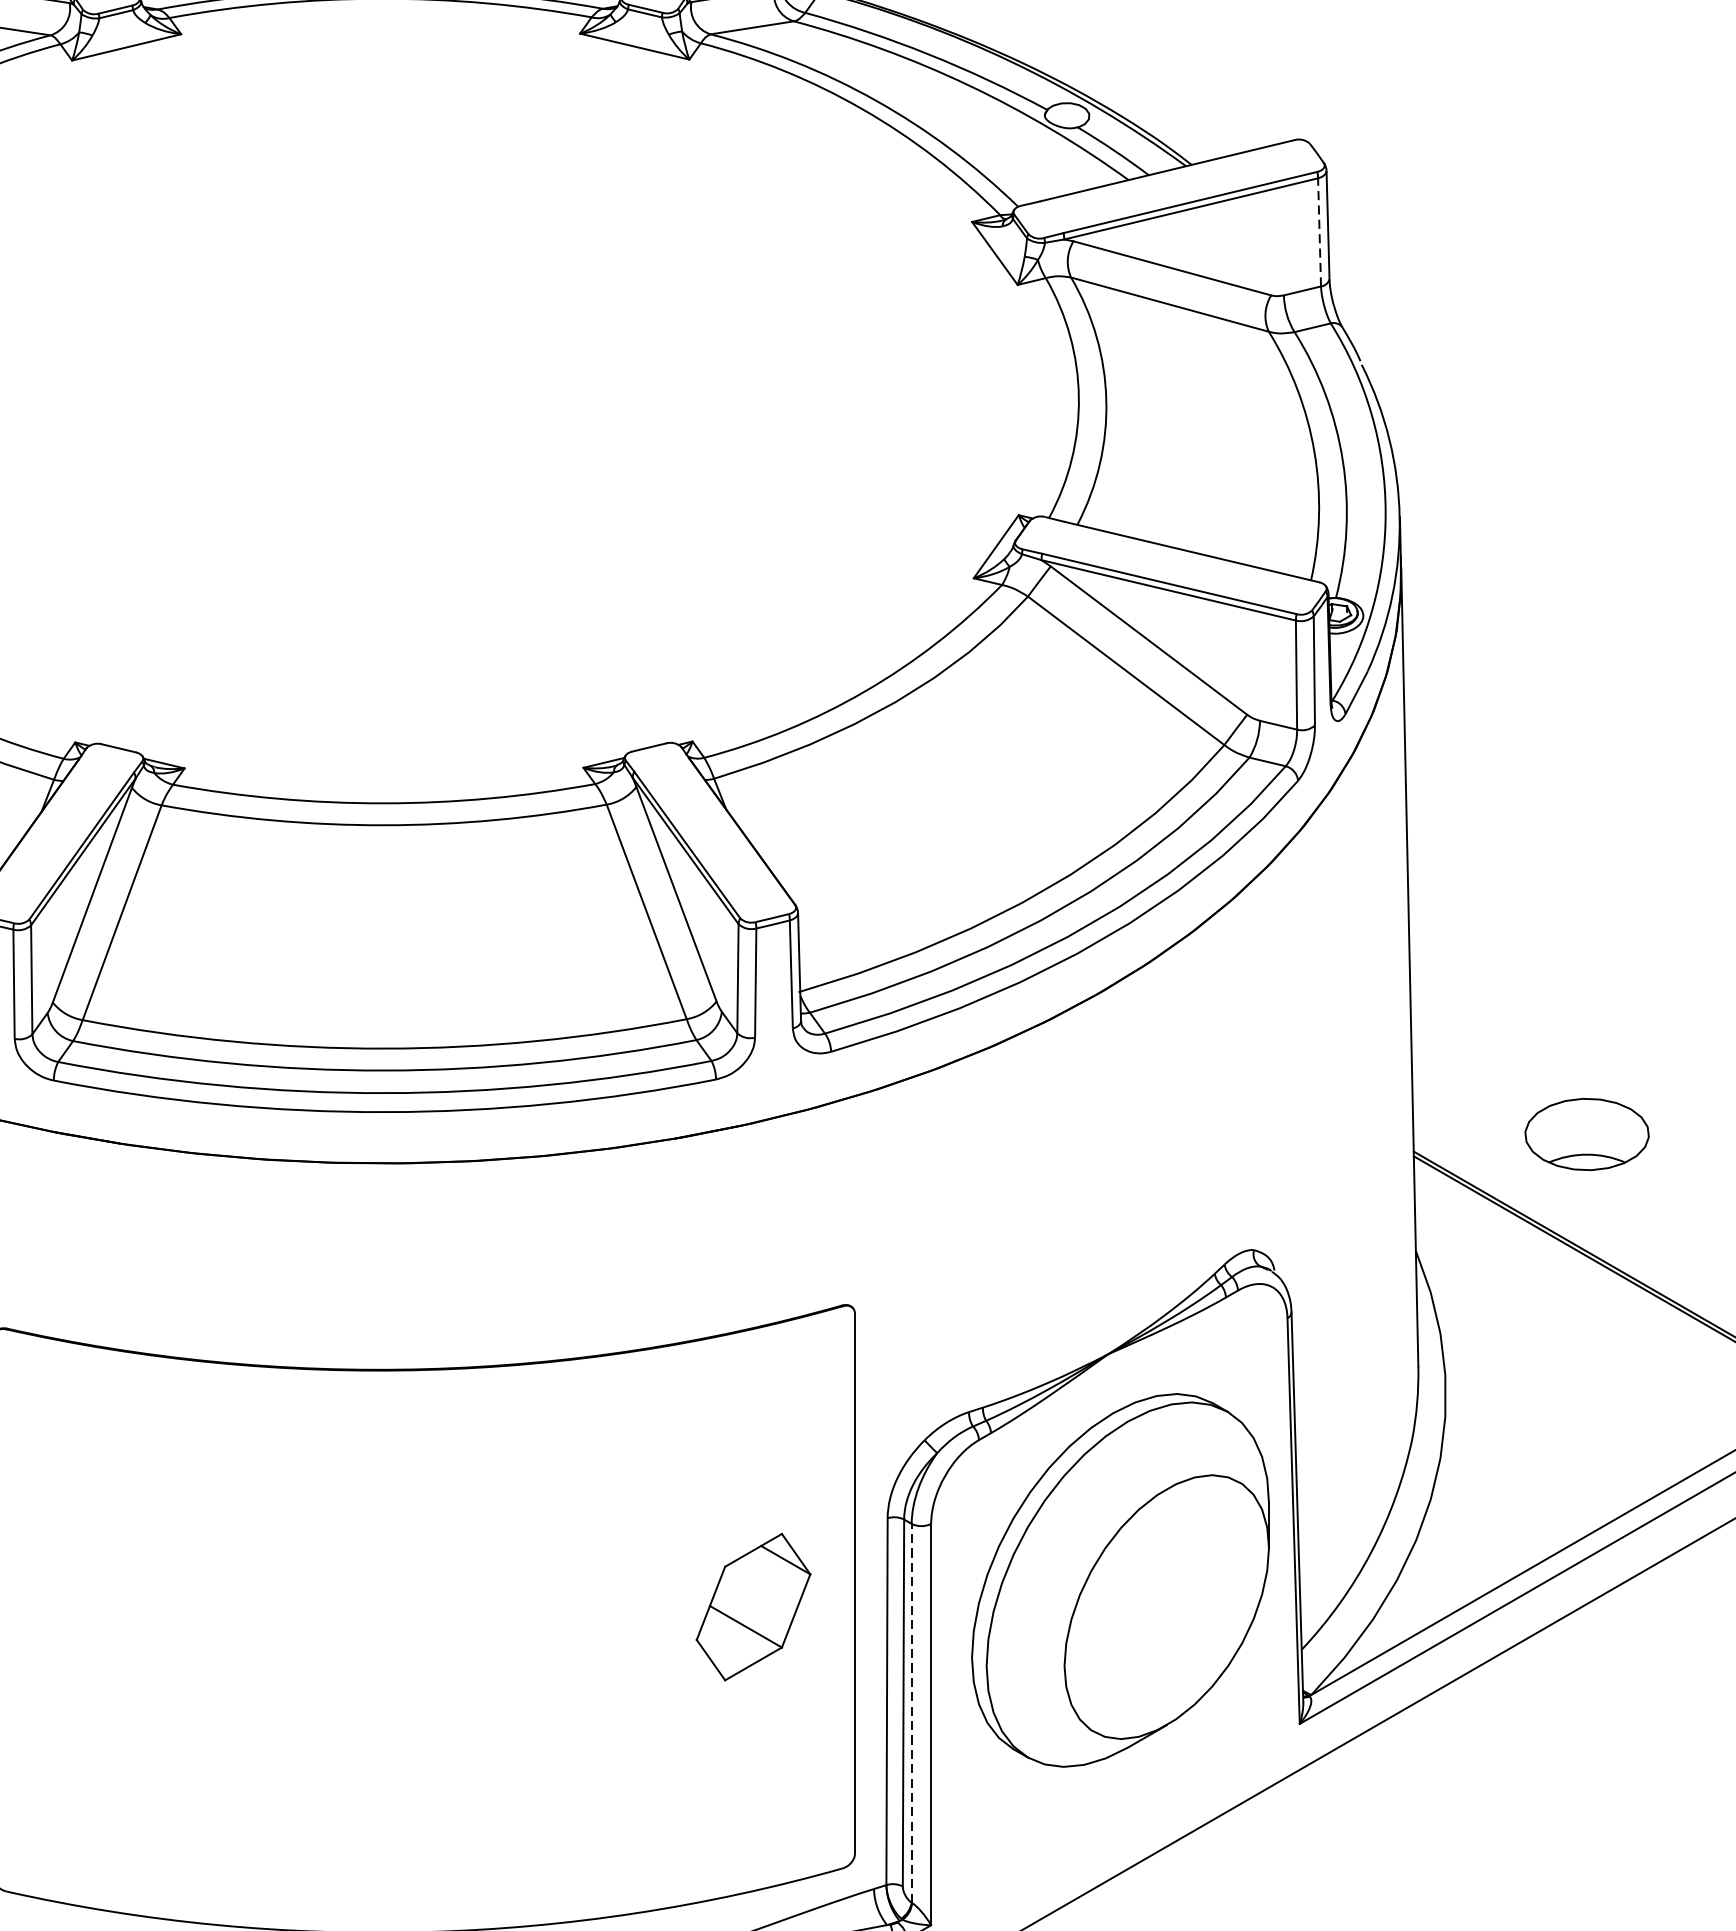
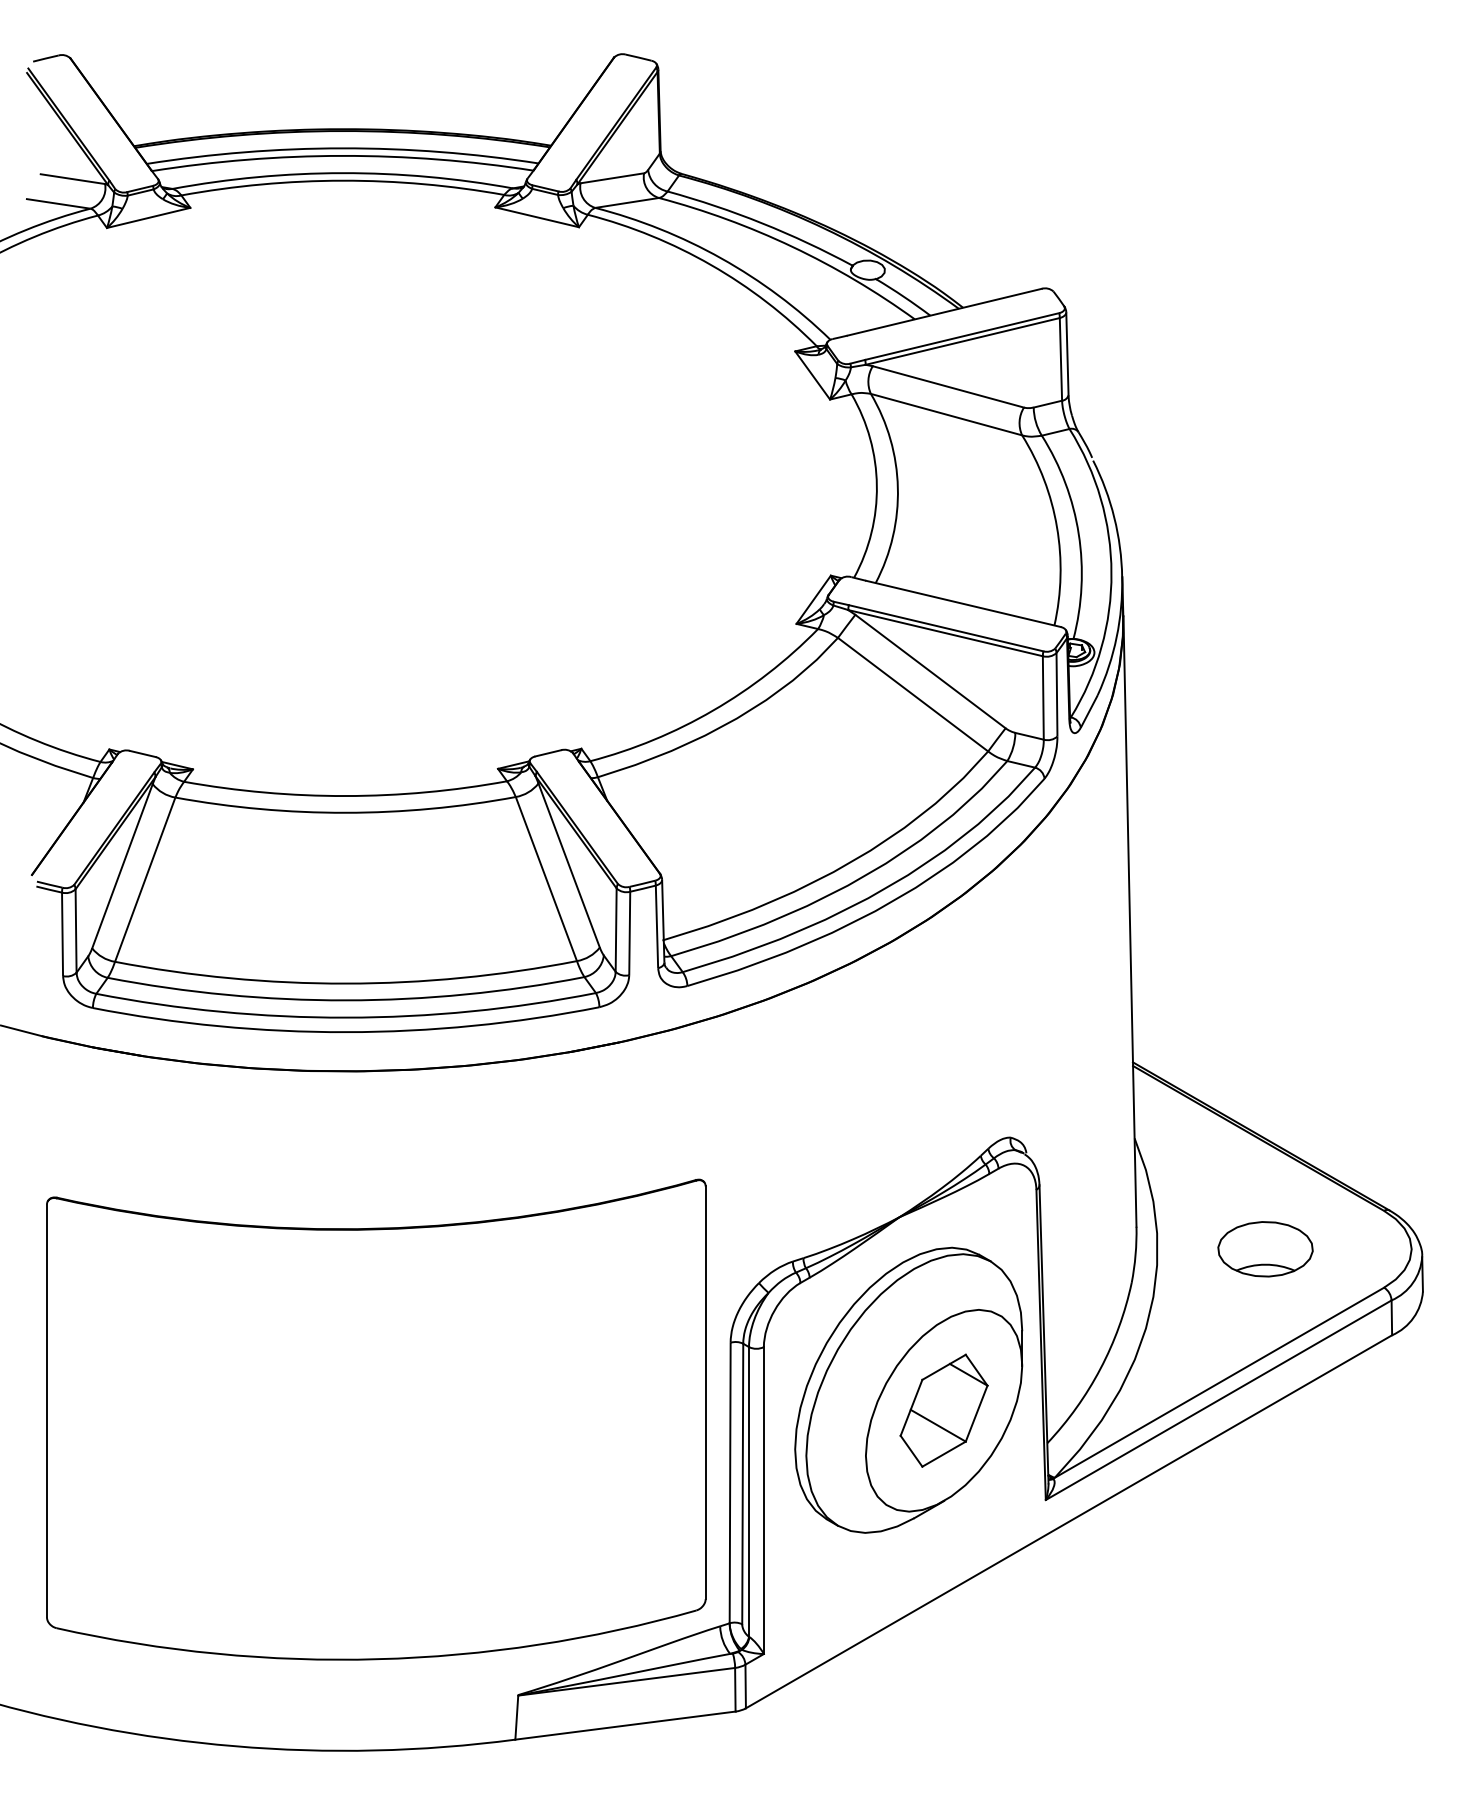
line: (1318, 231) -> (1060, 358), dashed -> solid
part: (1587, 1134) -> (1265, 1249), moved
part: (752, 1606) -> (943, 1410), moved
line: (912, 1712) -> (749, 1491), dashed -> solid

